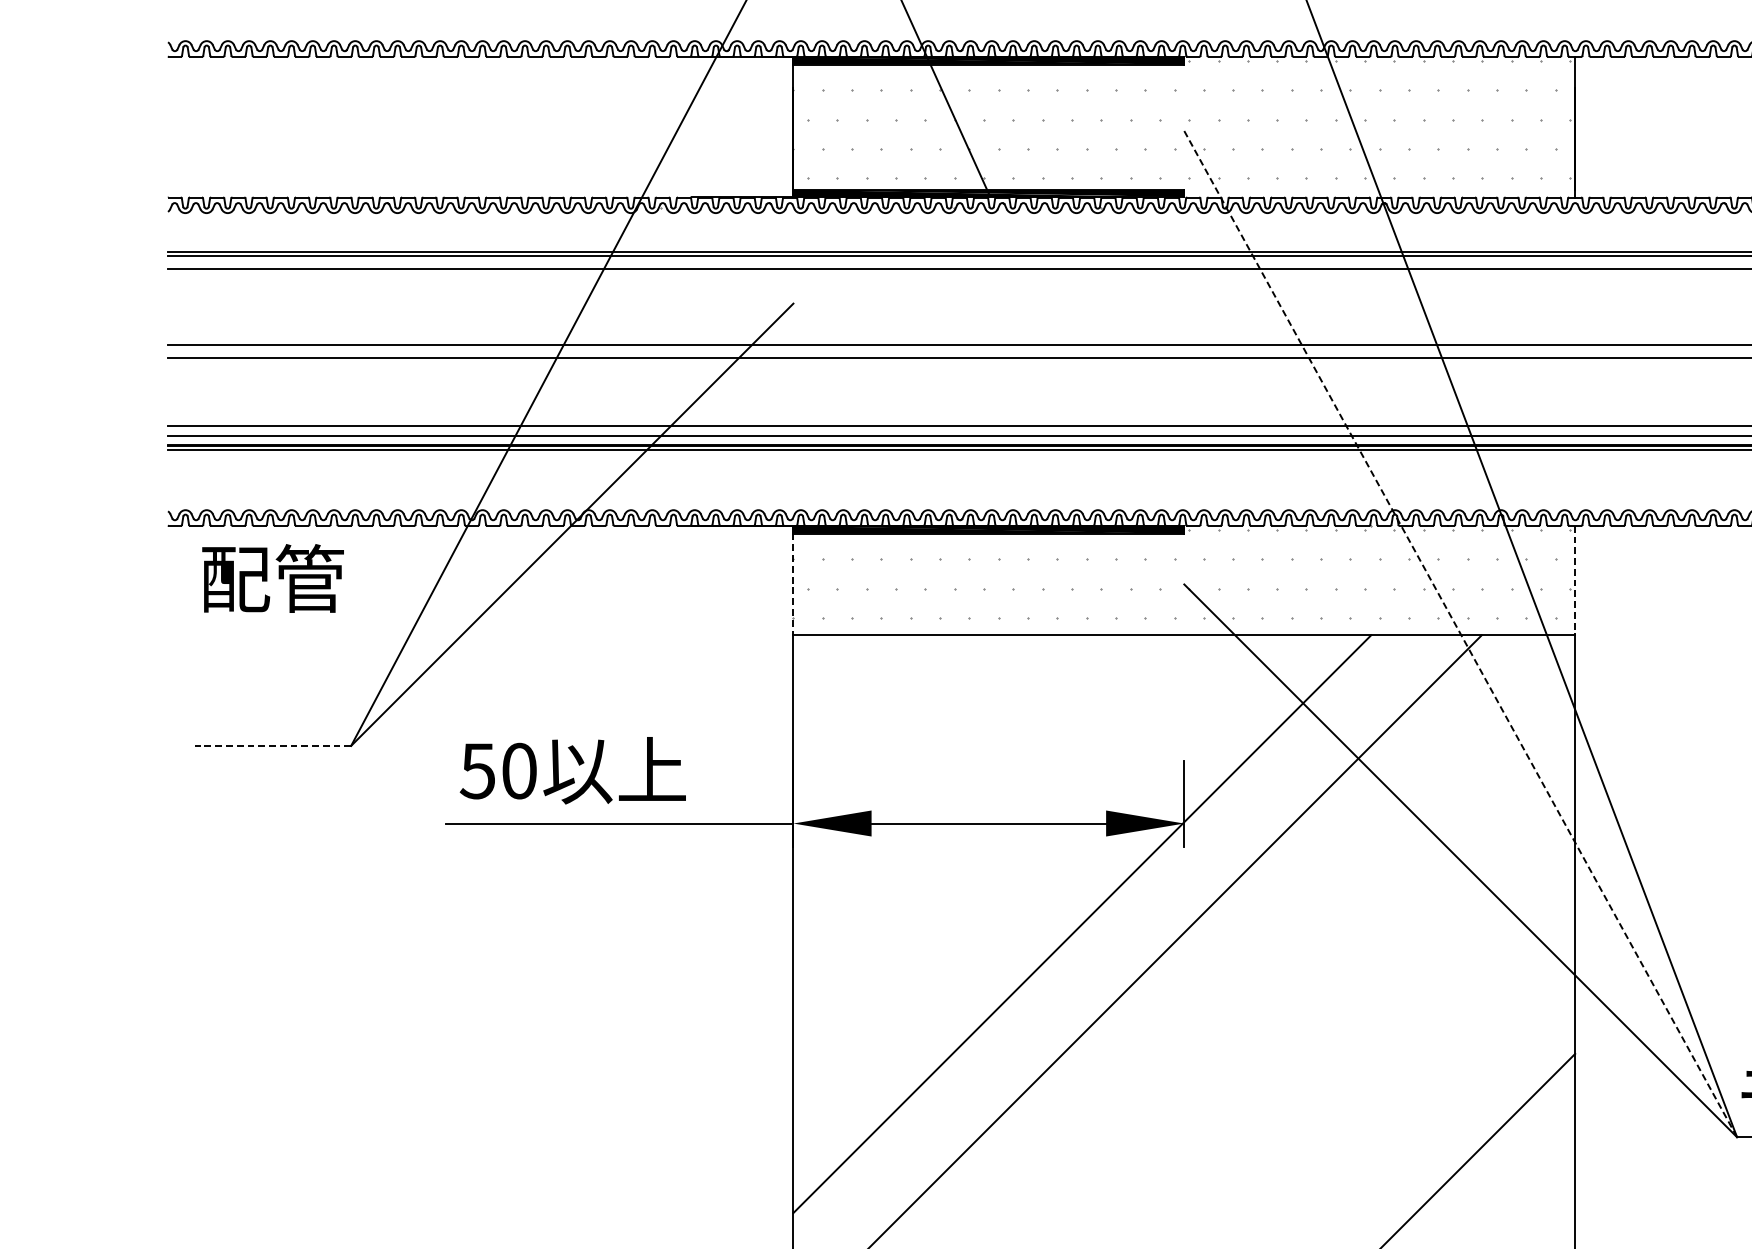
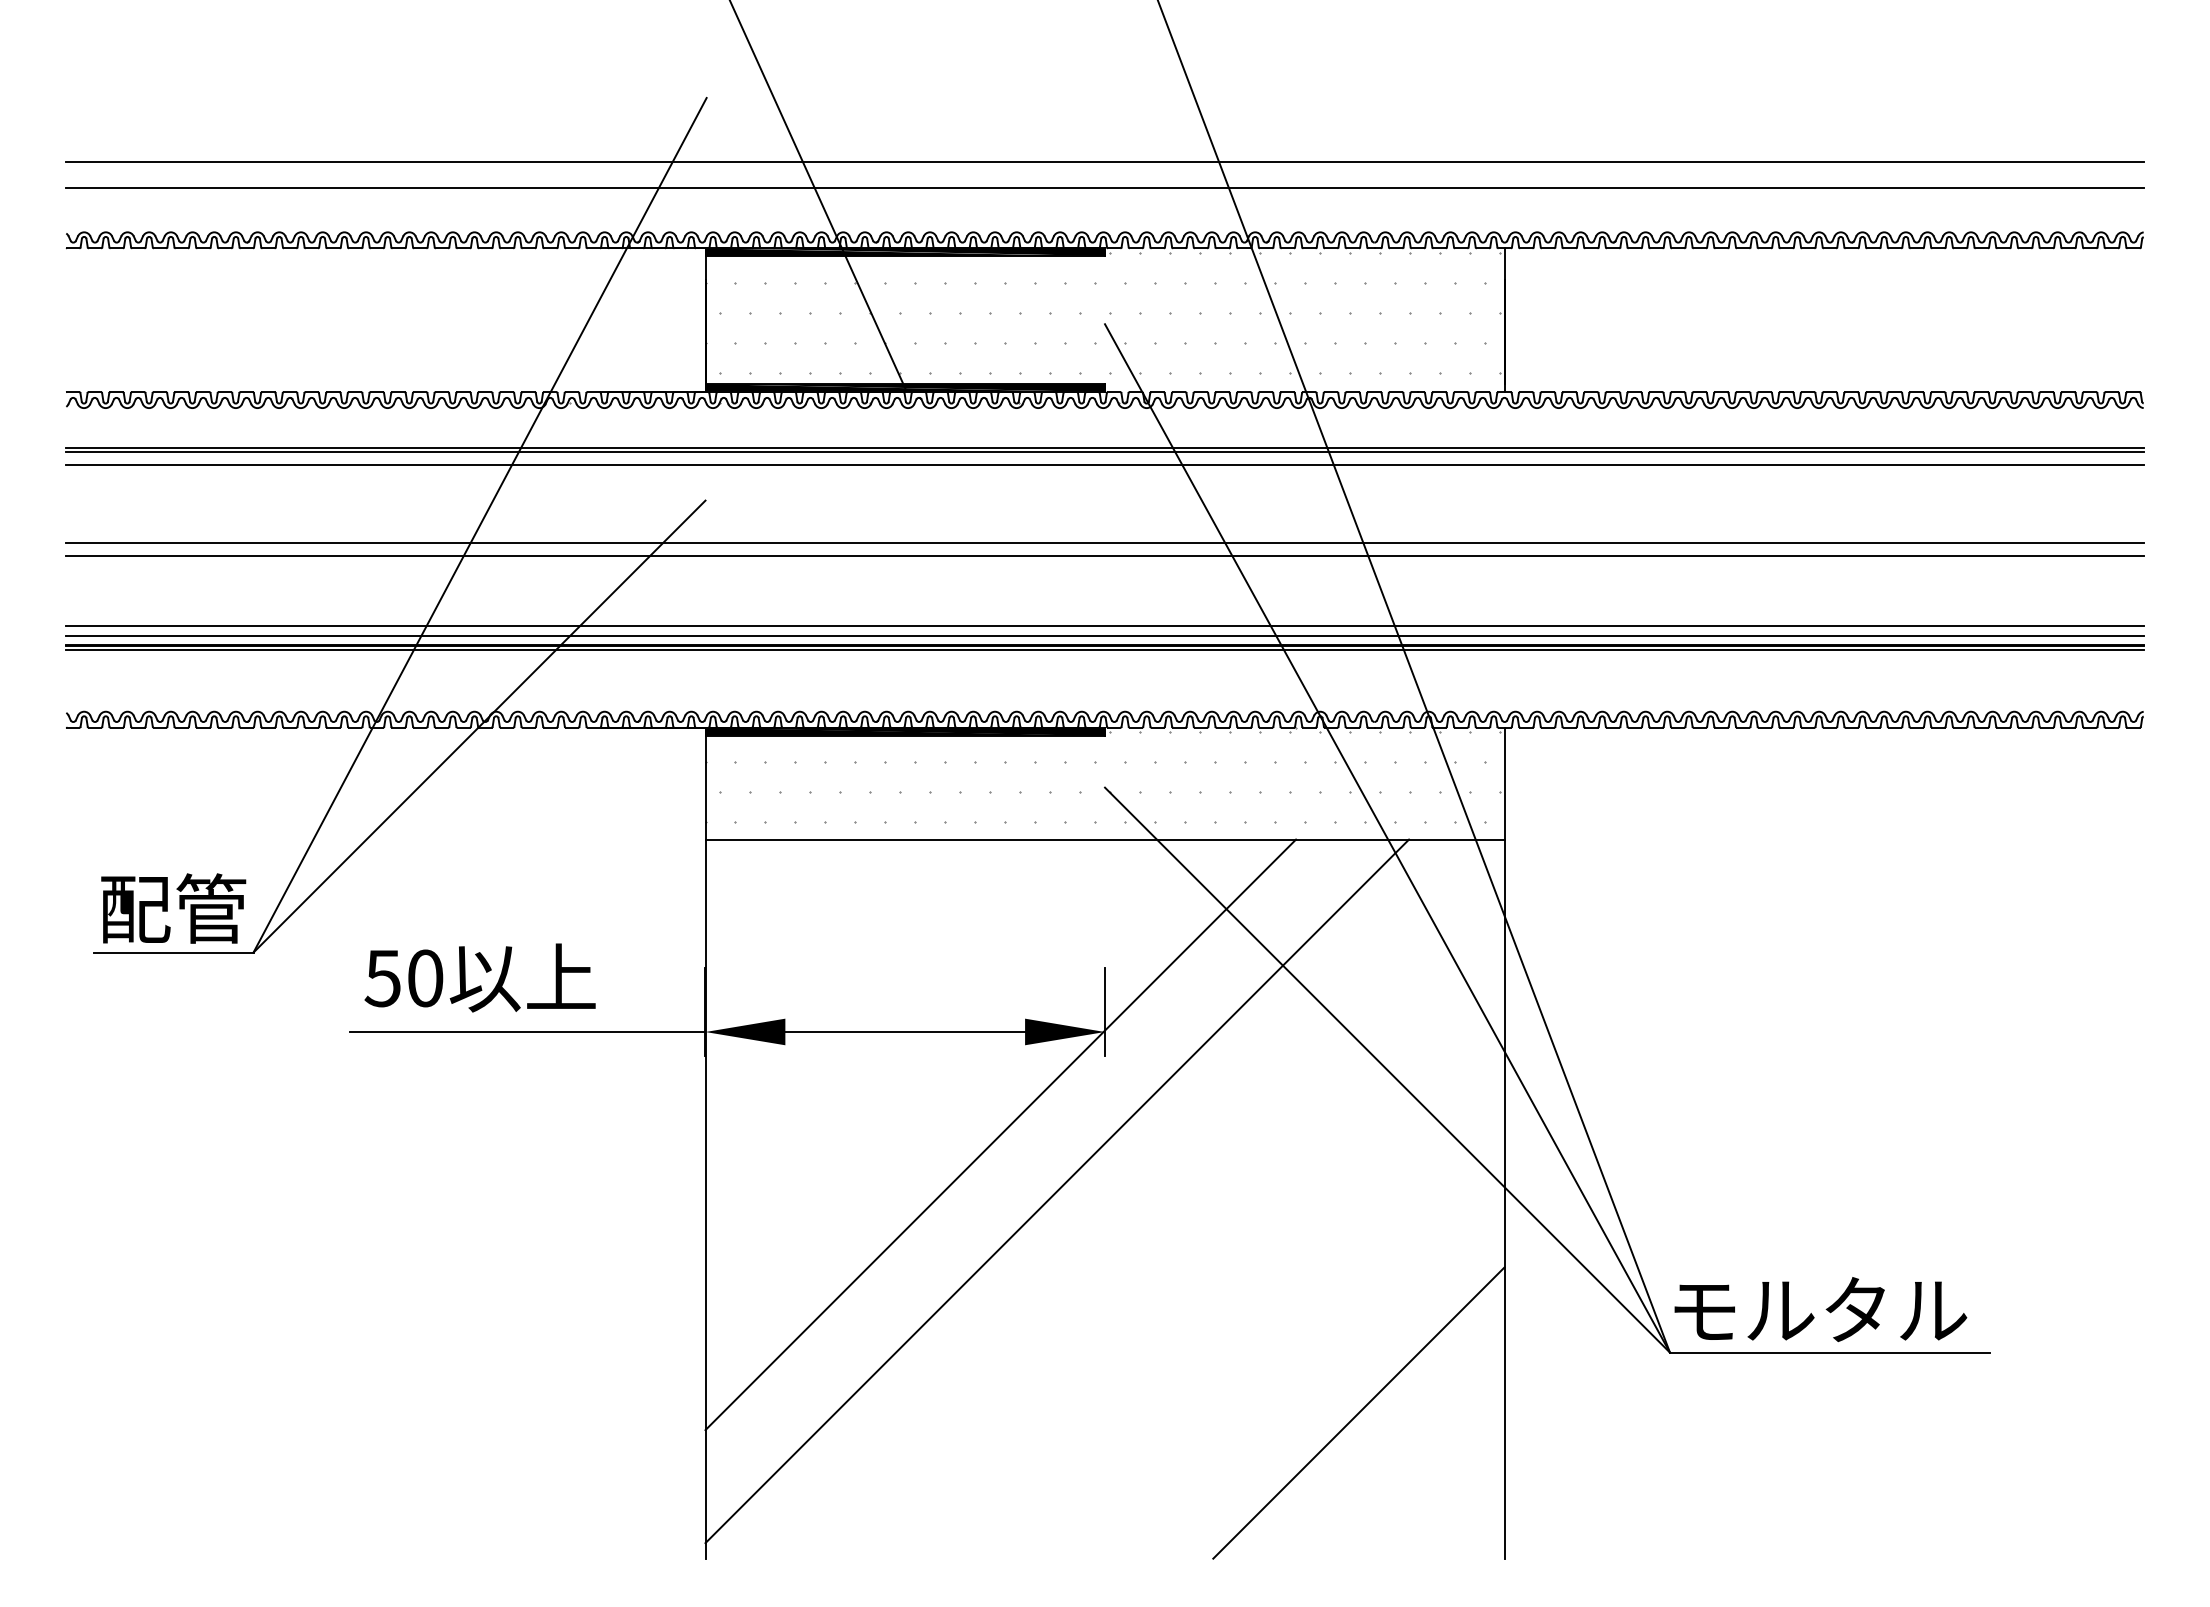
text: (272, 578) -> (173, 908), moved
line: (1575, 580) -> (1504, 783), dashed -> solid
line: (793, 584) -> (705, 787), dashed -> solid
line: (1460, 634) -> (1387, 838), dashed -> solid
line: (272, 745) -> (173, 952), dashed -> solid

